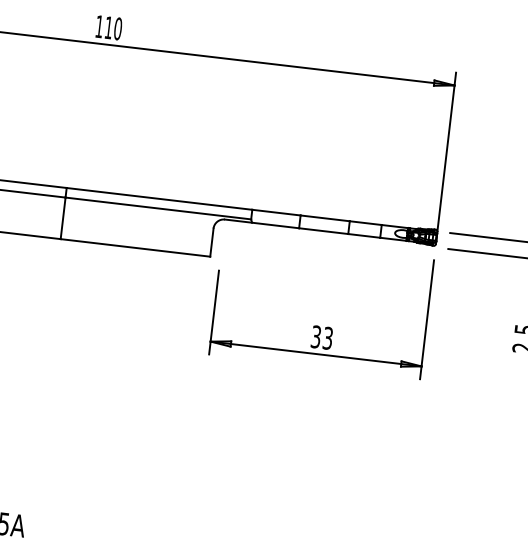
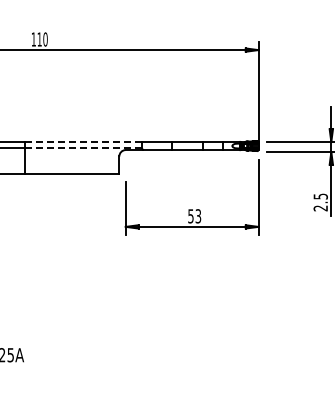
line: (159, 199) -> (83, 142), solid -> dashed
line: (158, 209) -> (83, 148), solid -> dashed
text: (315, 335) -> (190, 215), 33 -> 53

